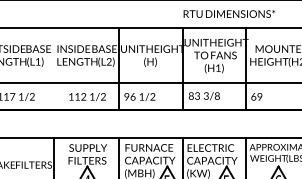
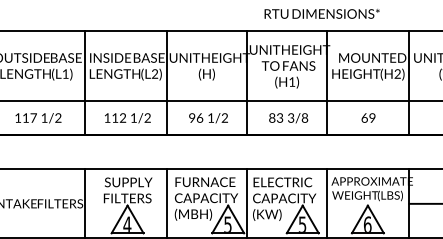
text: (228, 13) -> (321, 13), moved
line: (53, 69) -> (85, 83), added
text: (204, 96) -> (288, 118), moved
text: (256, 96) -> (368, 117), moved
text: (139, 97) -> (208, 118), moved

